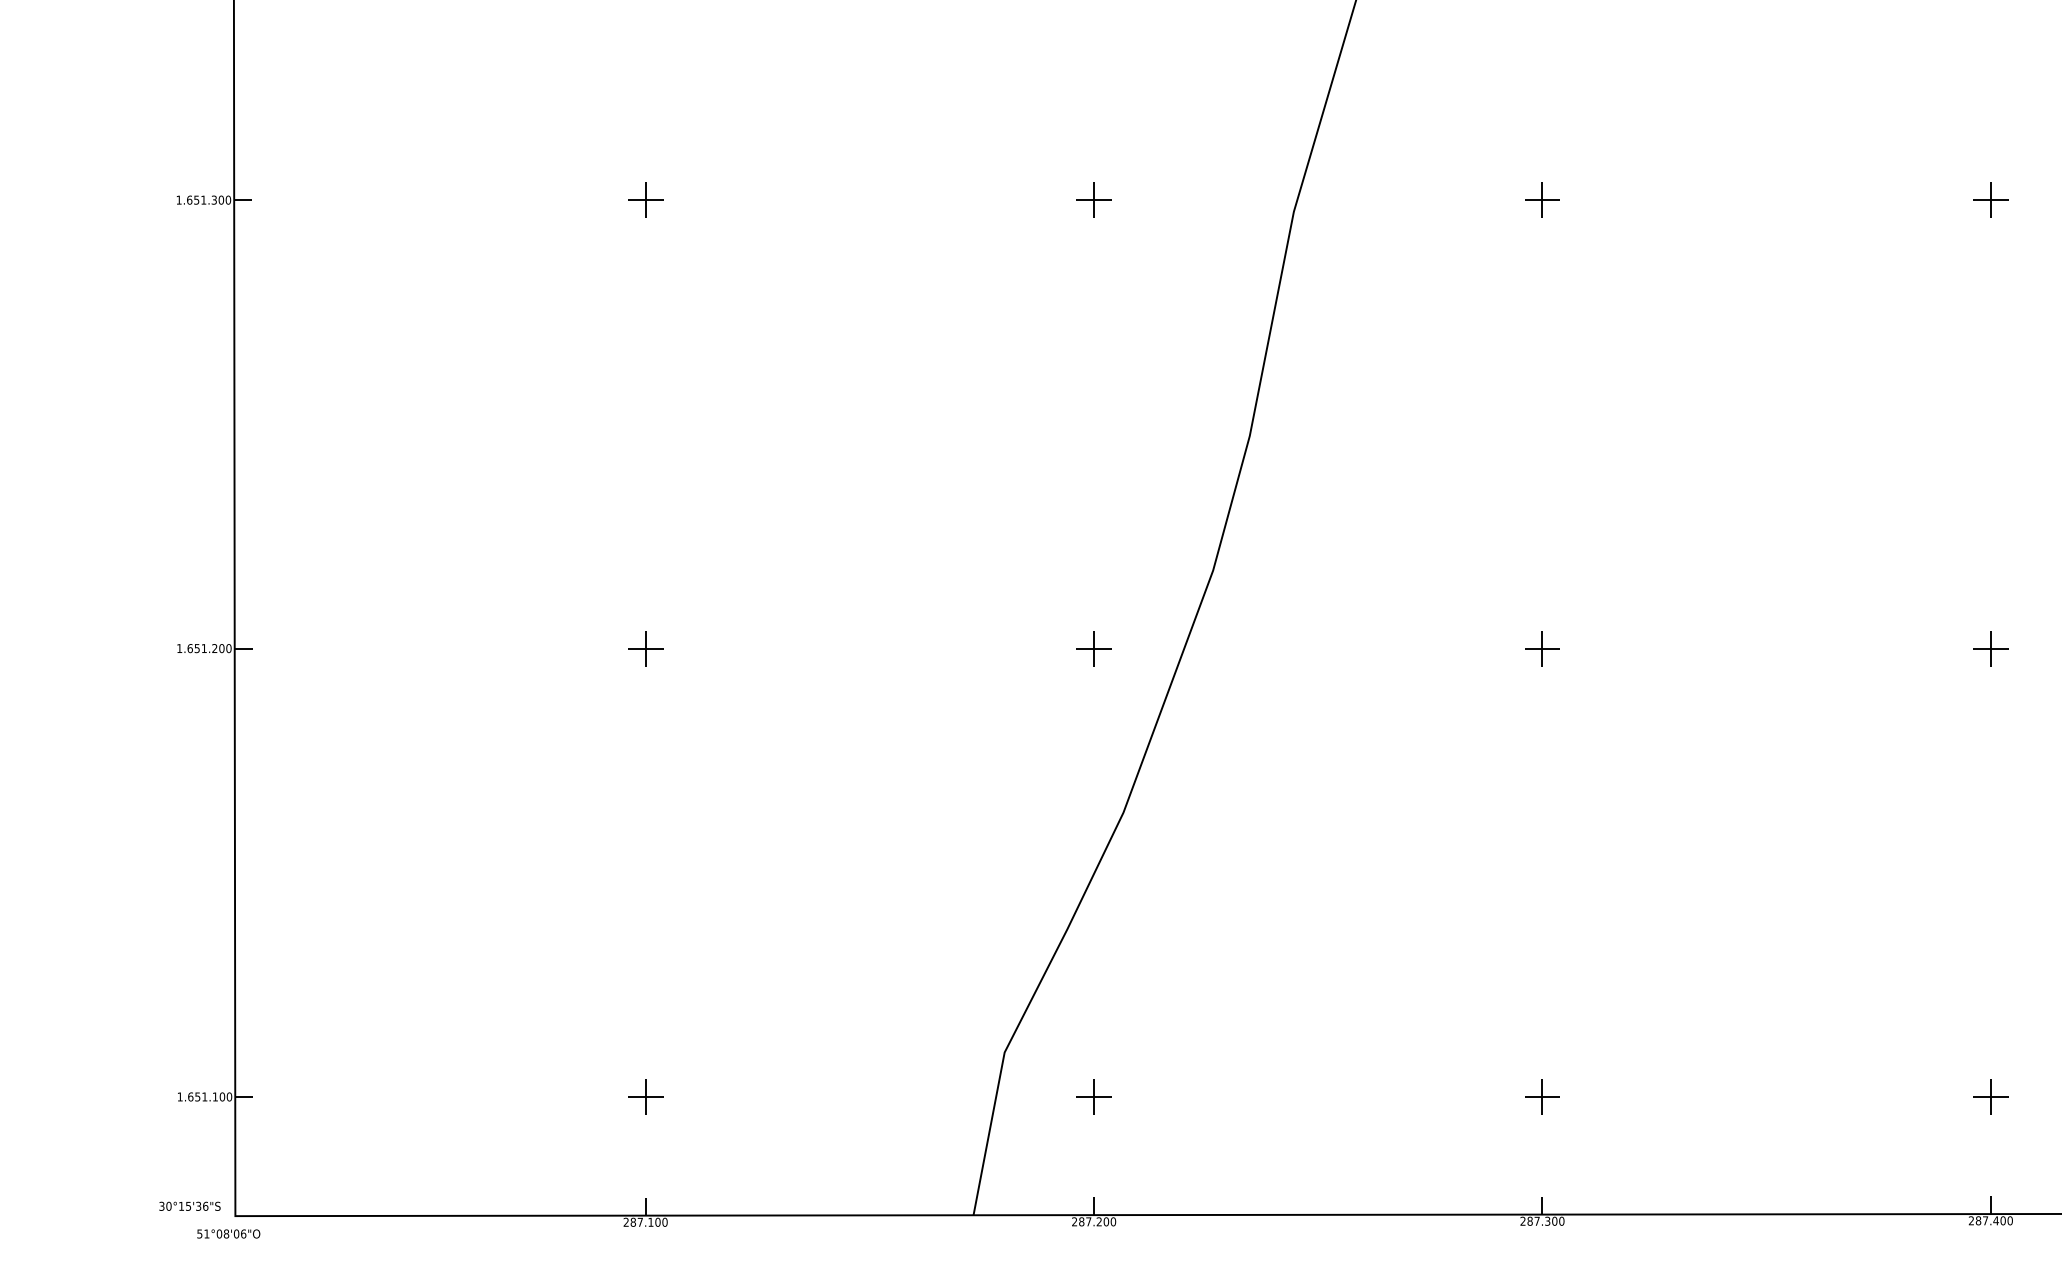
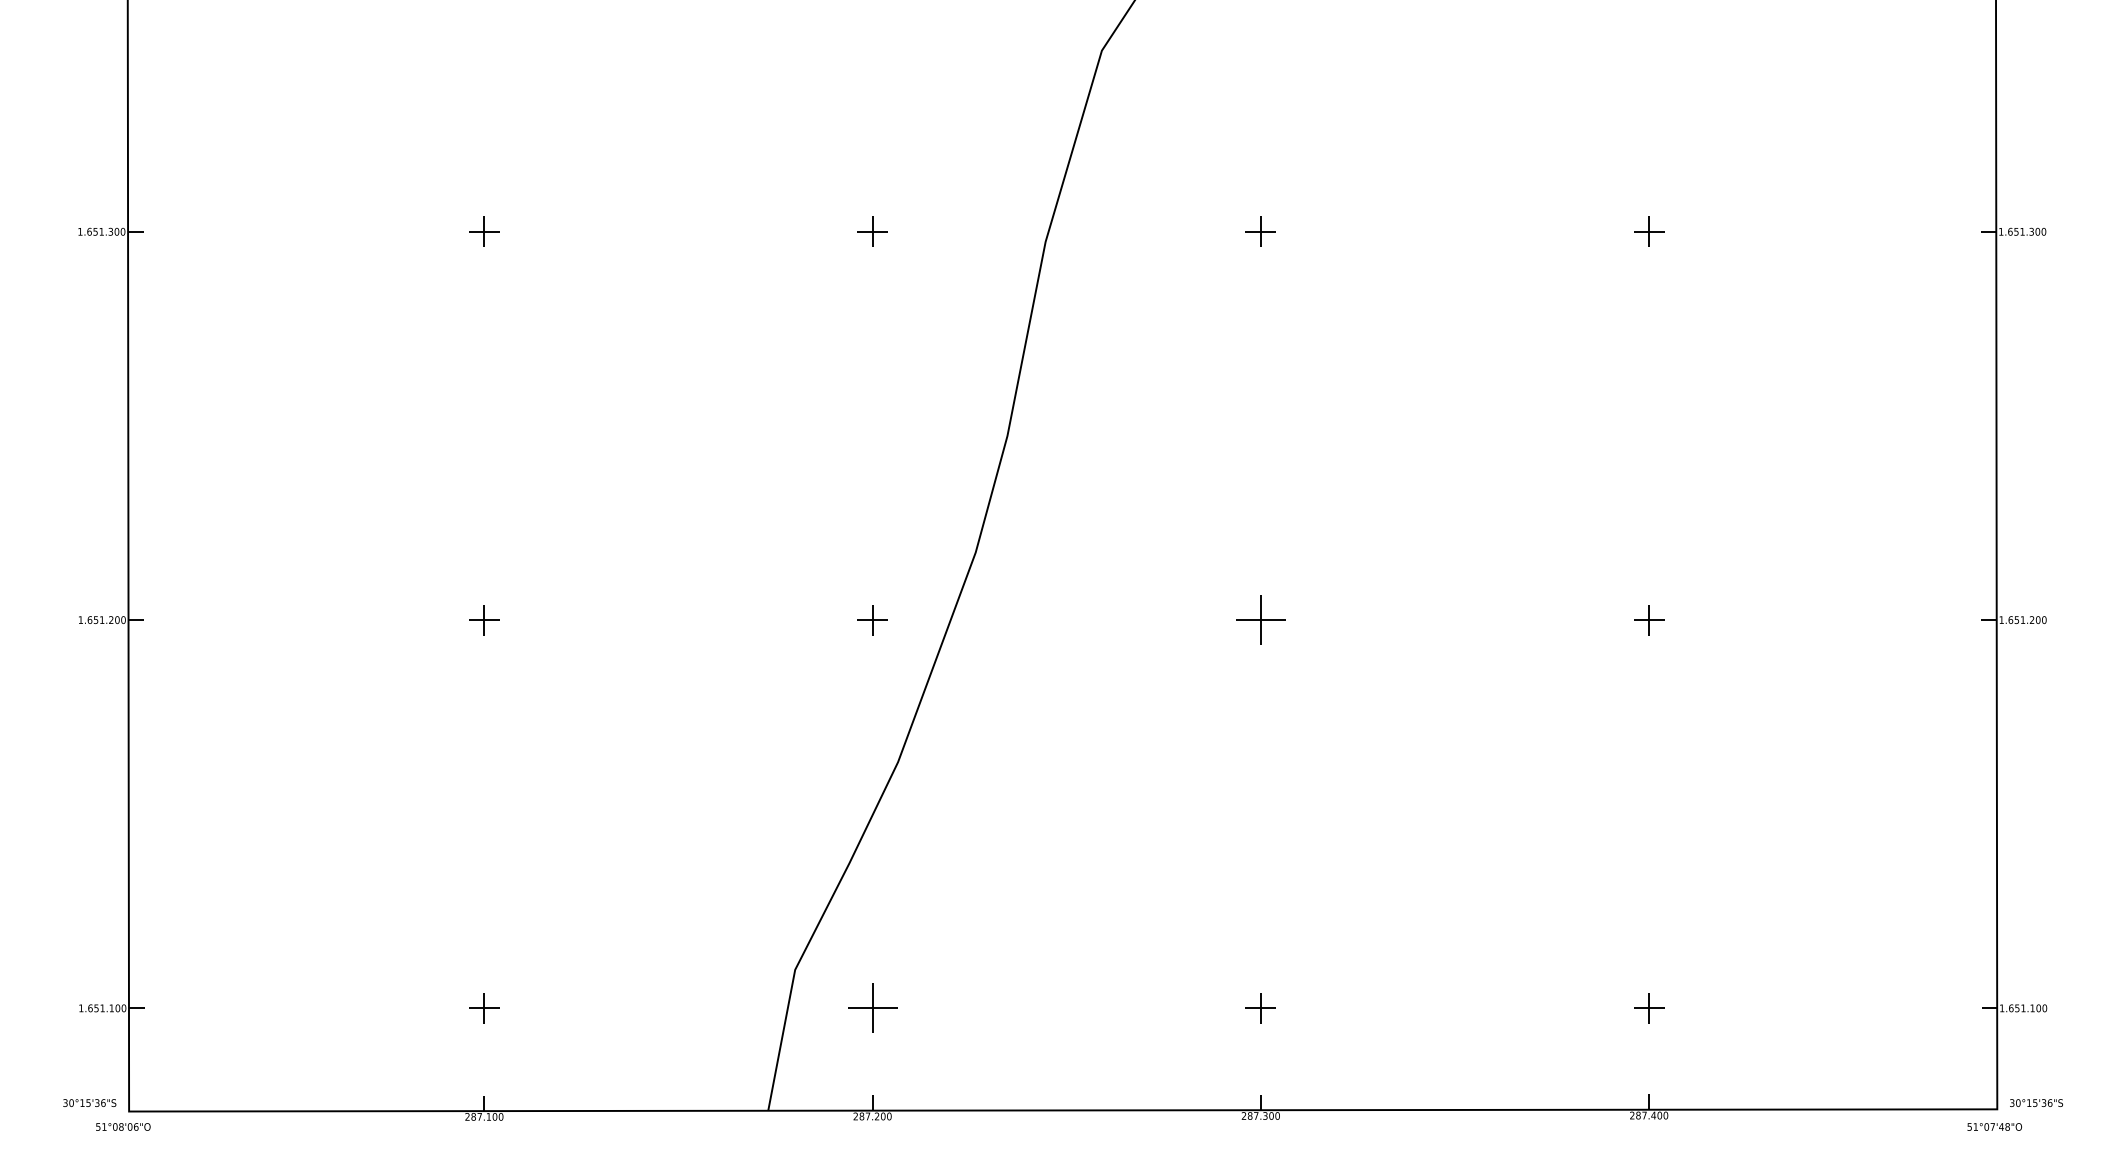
part: (1542, 649) -> (1260, 620), size x1.6
part: (1093, 1097) -> (872, 1008), size x1.6

